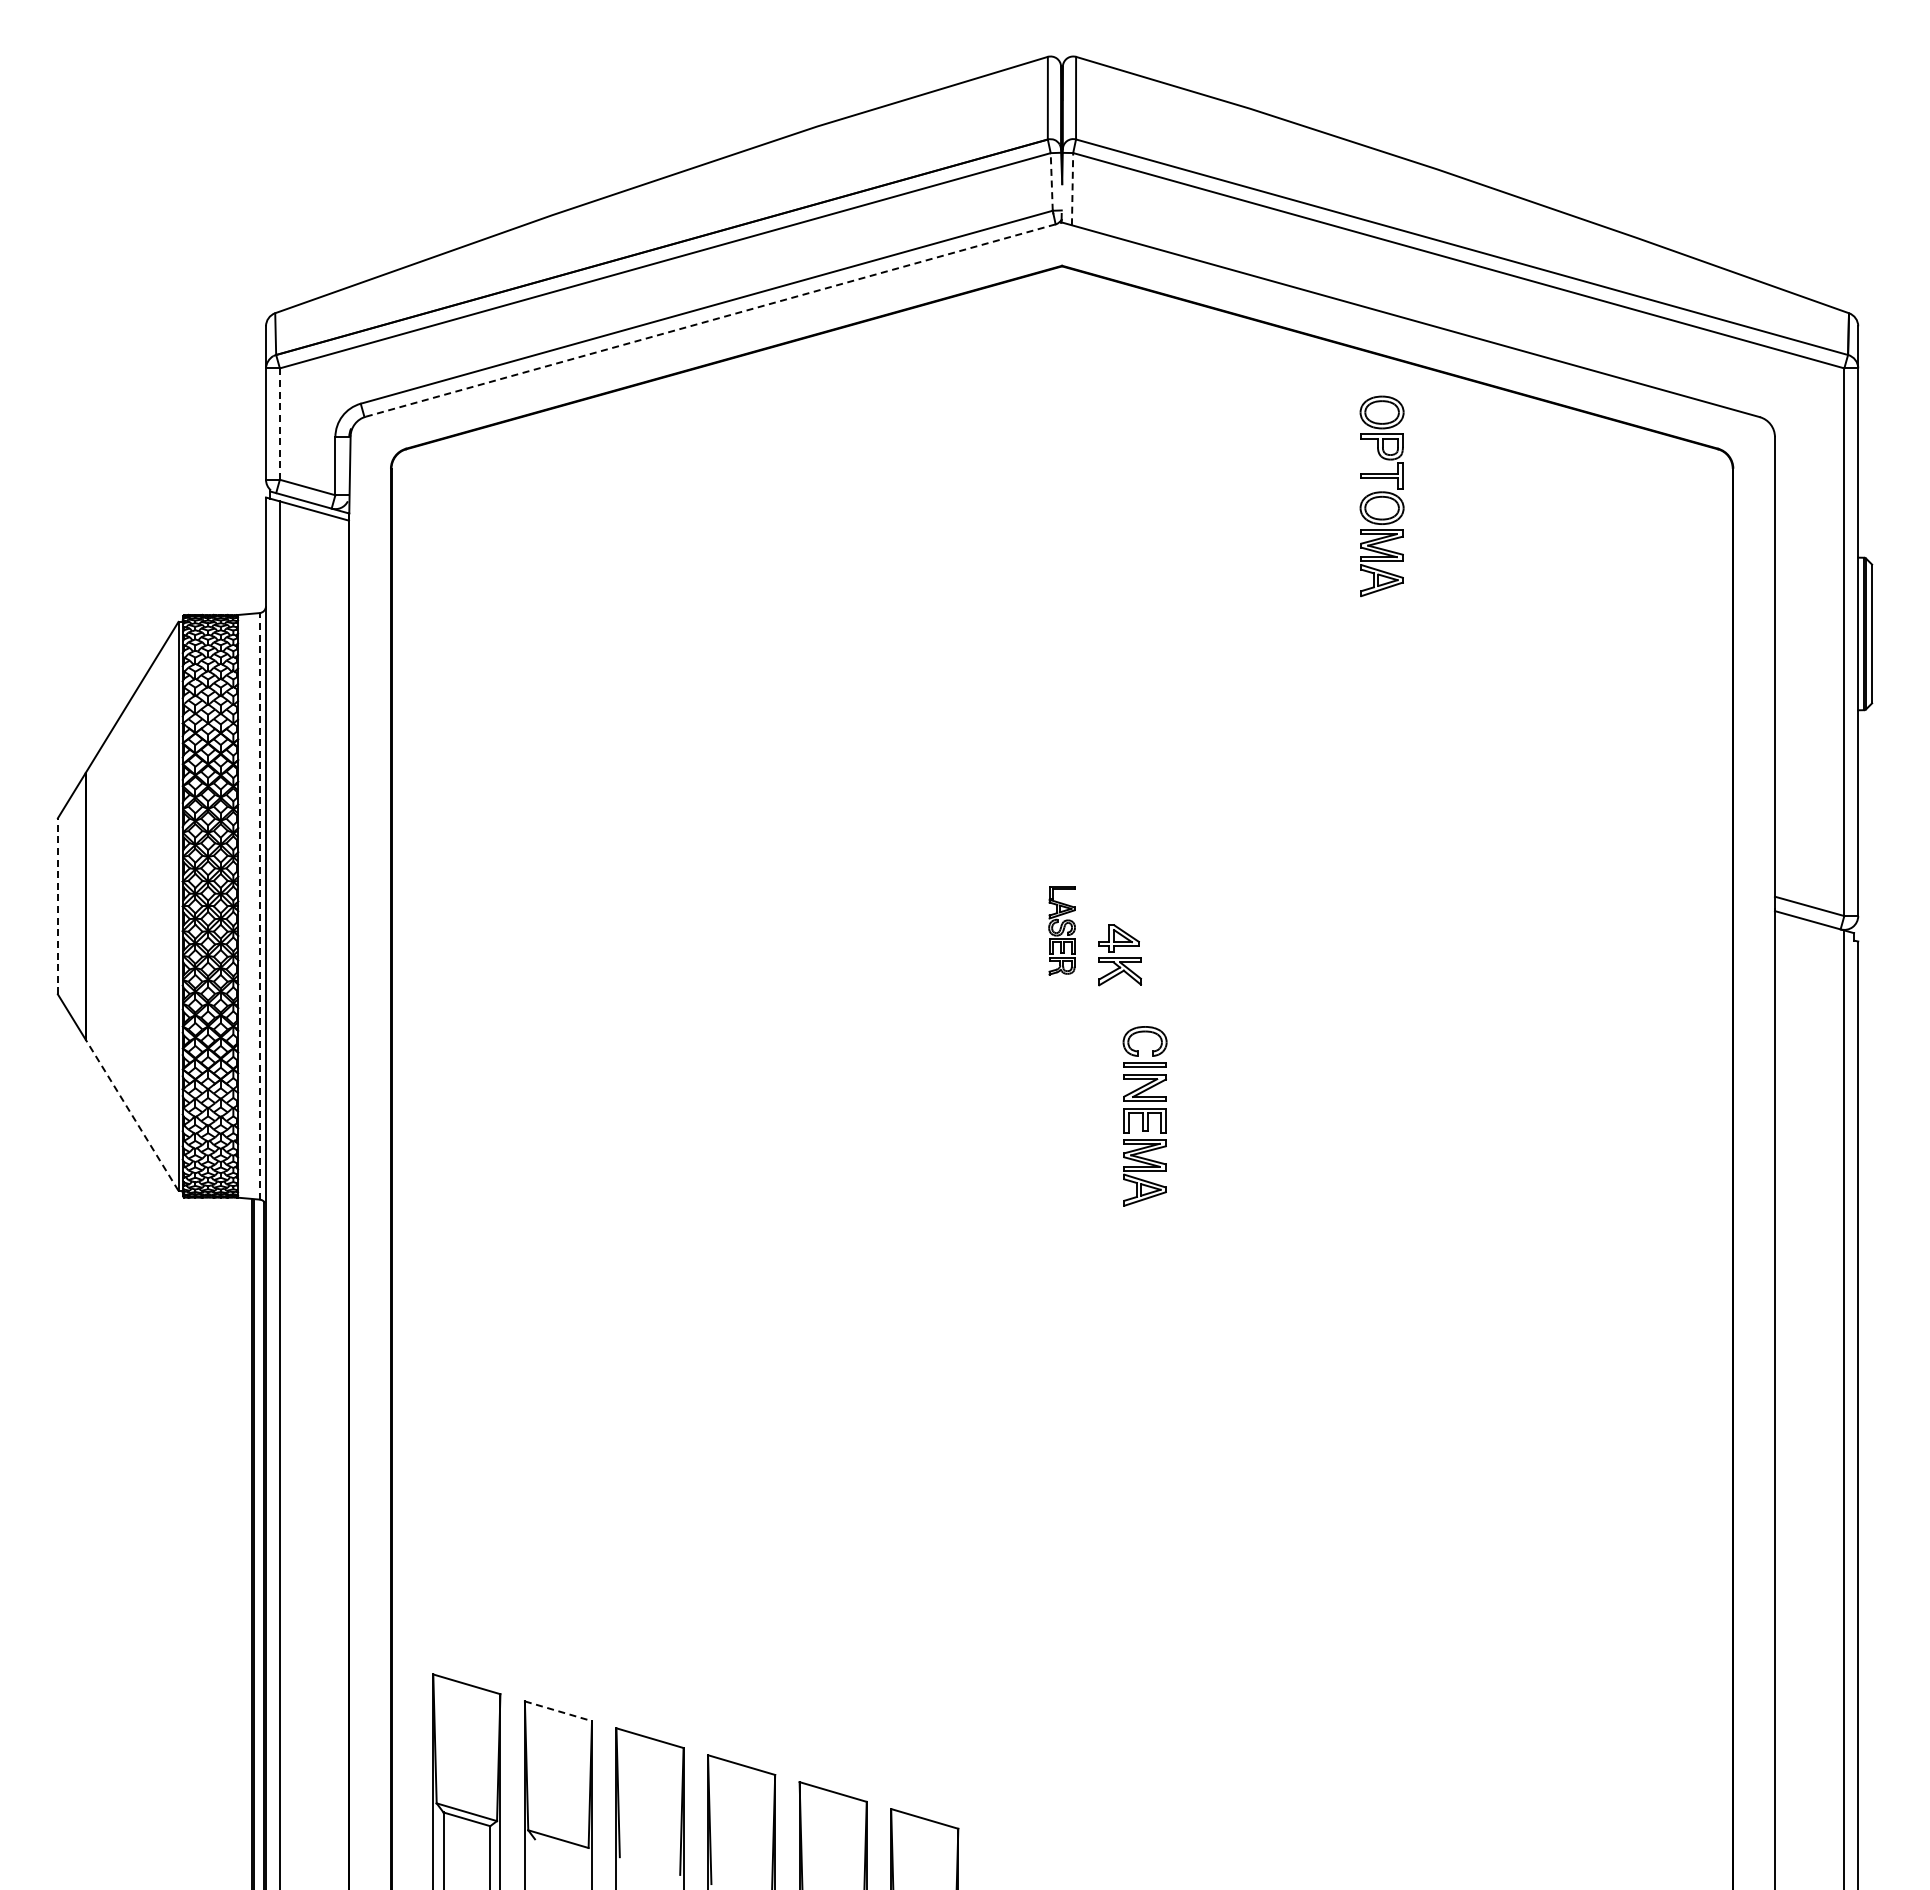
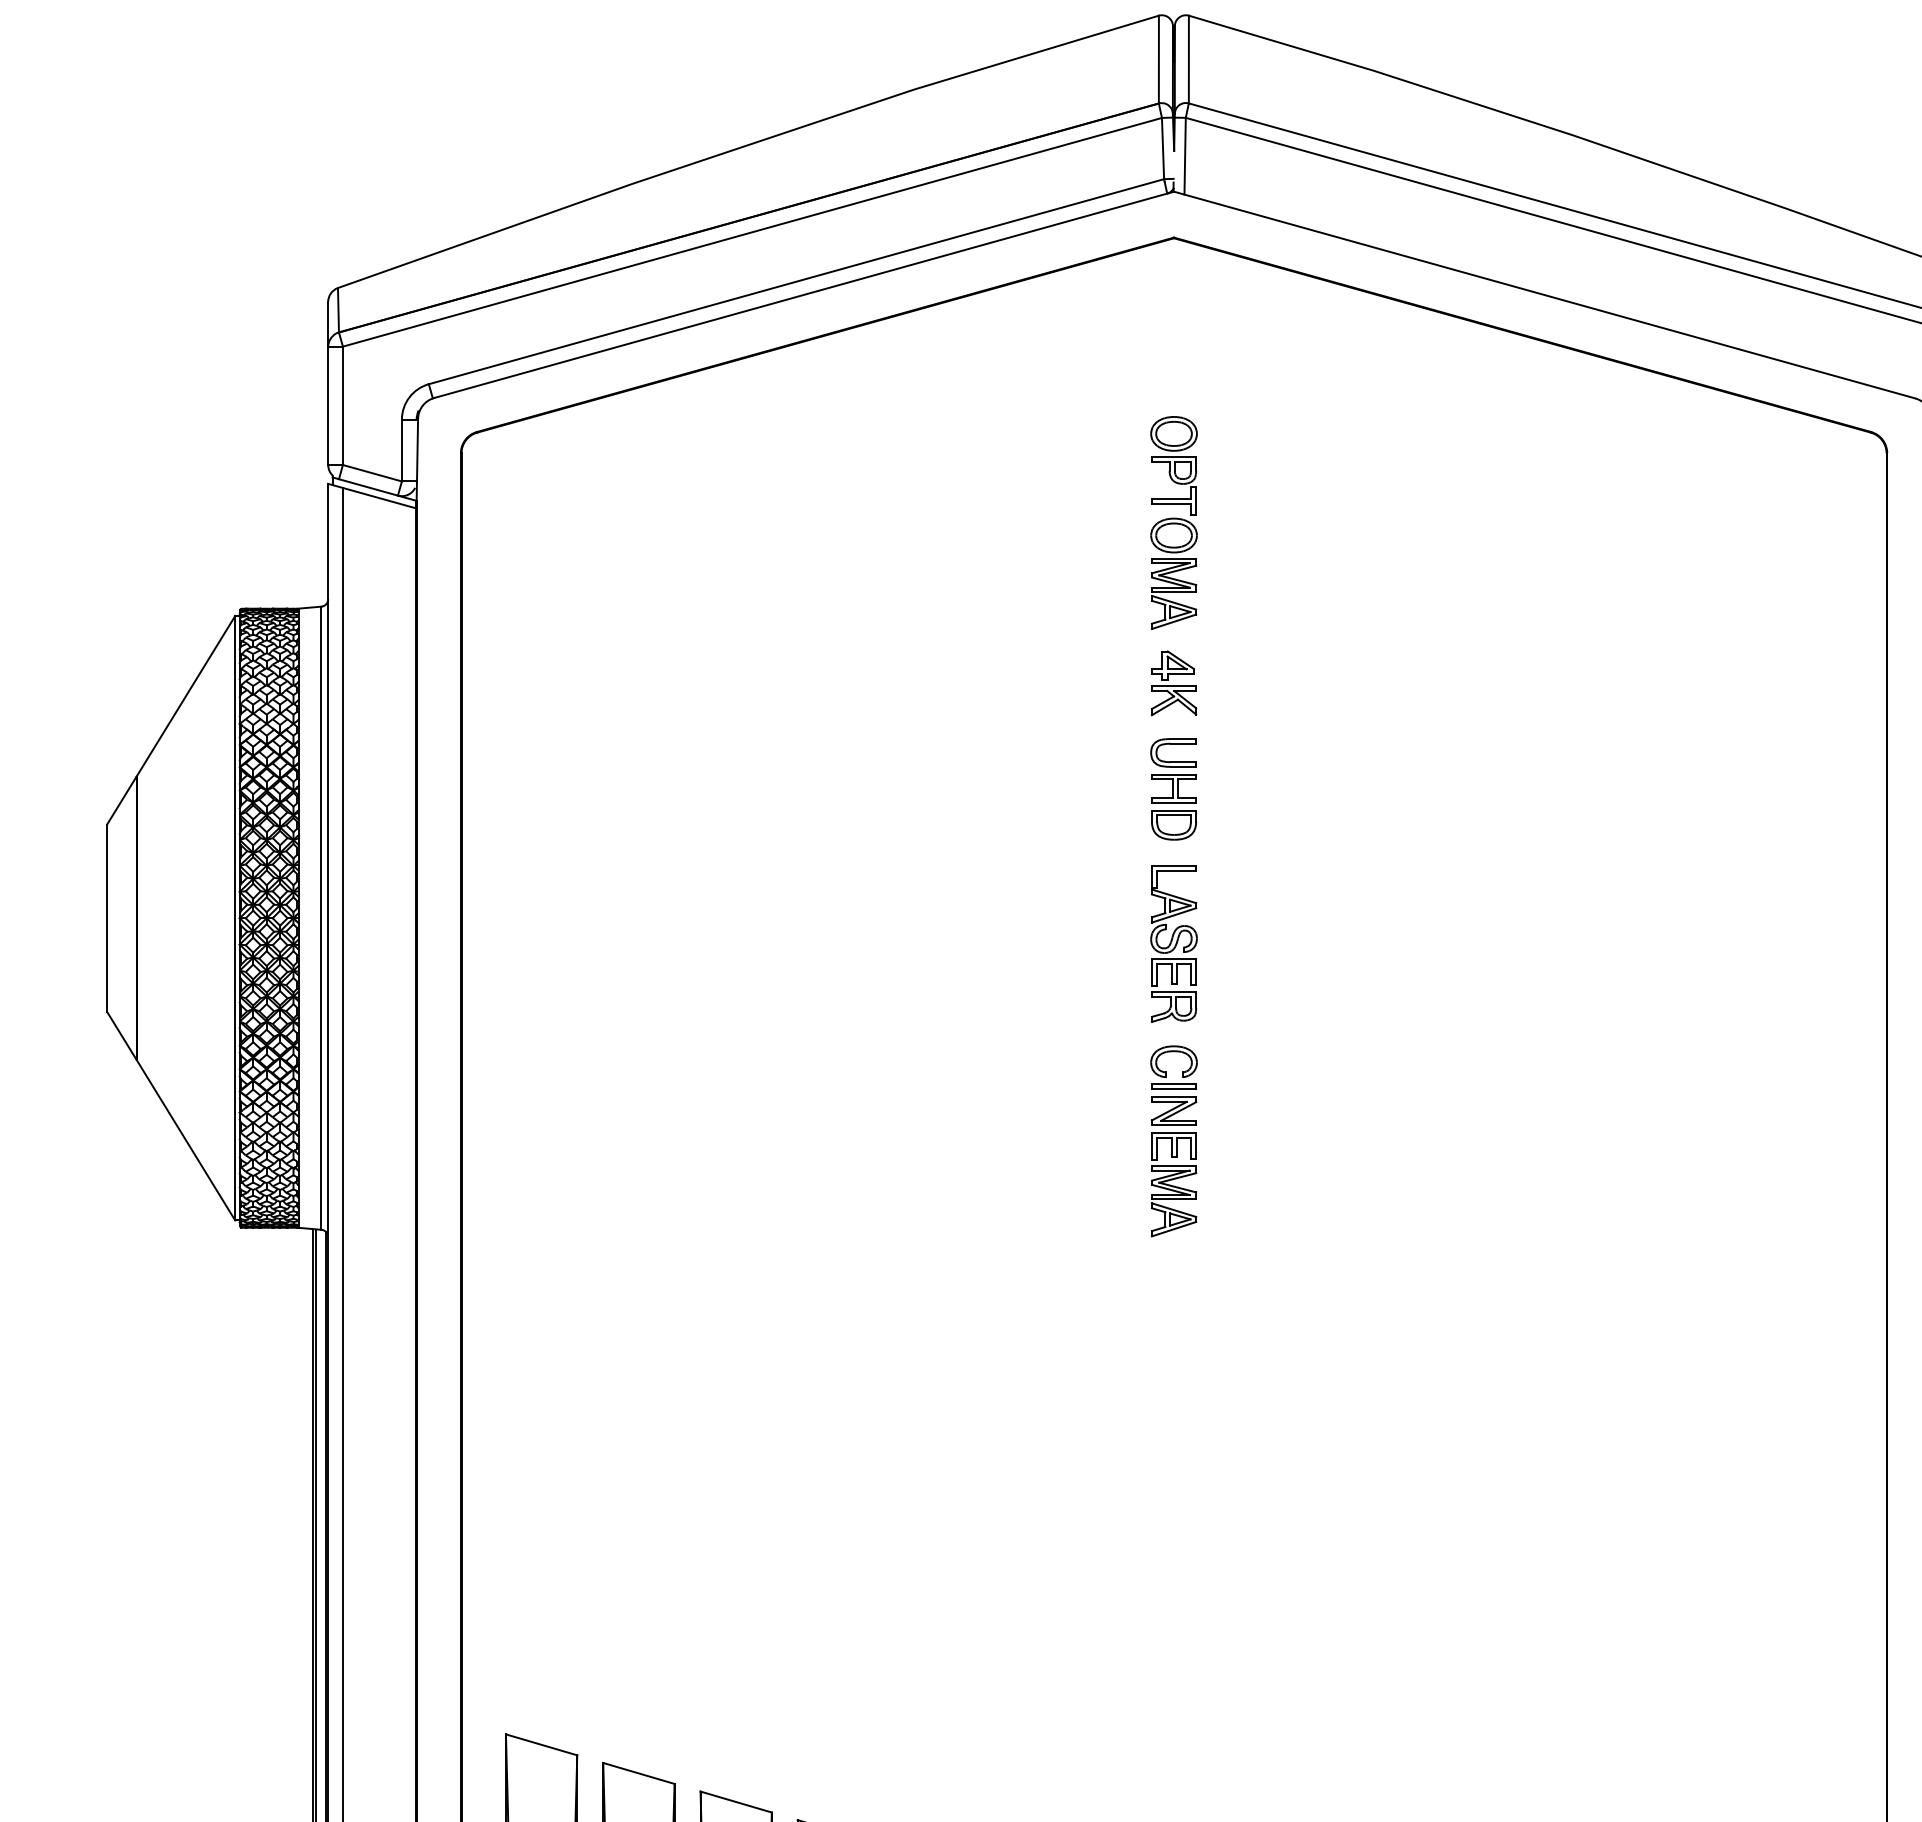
line: (1051, 181) -> (1162, 148), dashed -> solid
line: (1072, 188) -> (1185, 155), dashed -> solid
line: (714, 319) -> (804, 294), dashed -> solid
line: (279, 424) -> (342, 406), dashed -> solid
part: (1381, 495) -> (1173, 522), moved
part: (1061, 784) -> (1173, 788), added
line: (57, 905) -> (106, 917), dashed -> solid
line: (259, 905) -> (321, 917), dashed -> solid
part: (1061, 930) -> (1173, 943), size x1.67
part: (1119, 955) -> (1173, 683), moved
line: (132, 1115) -> (186, 1140), dashed -> solid
part: (1144, 1116) -> (1173, 1141), moved
line: (558, 1711) -> (638, 1773), dashed -> solid

